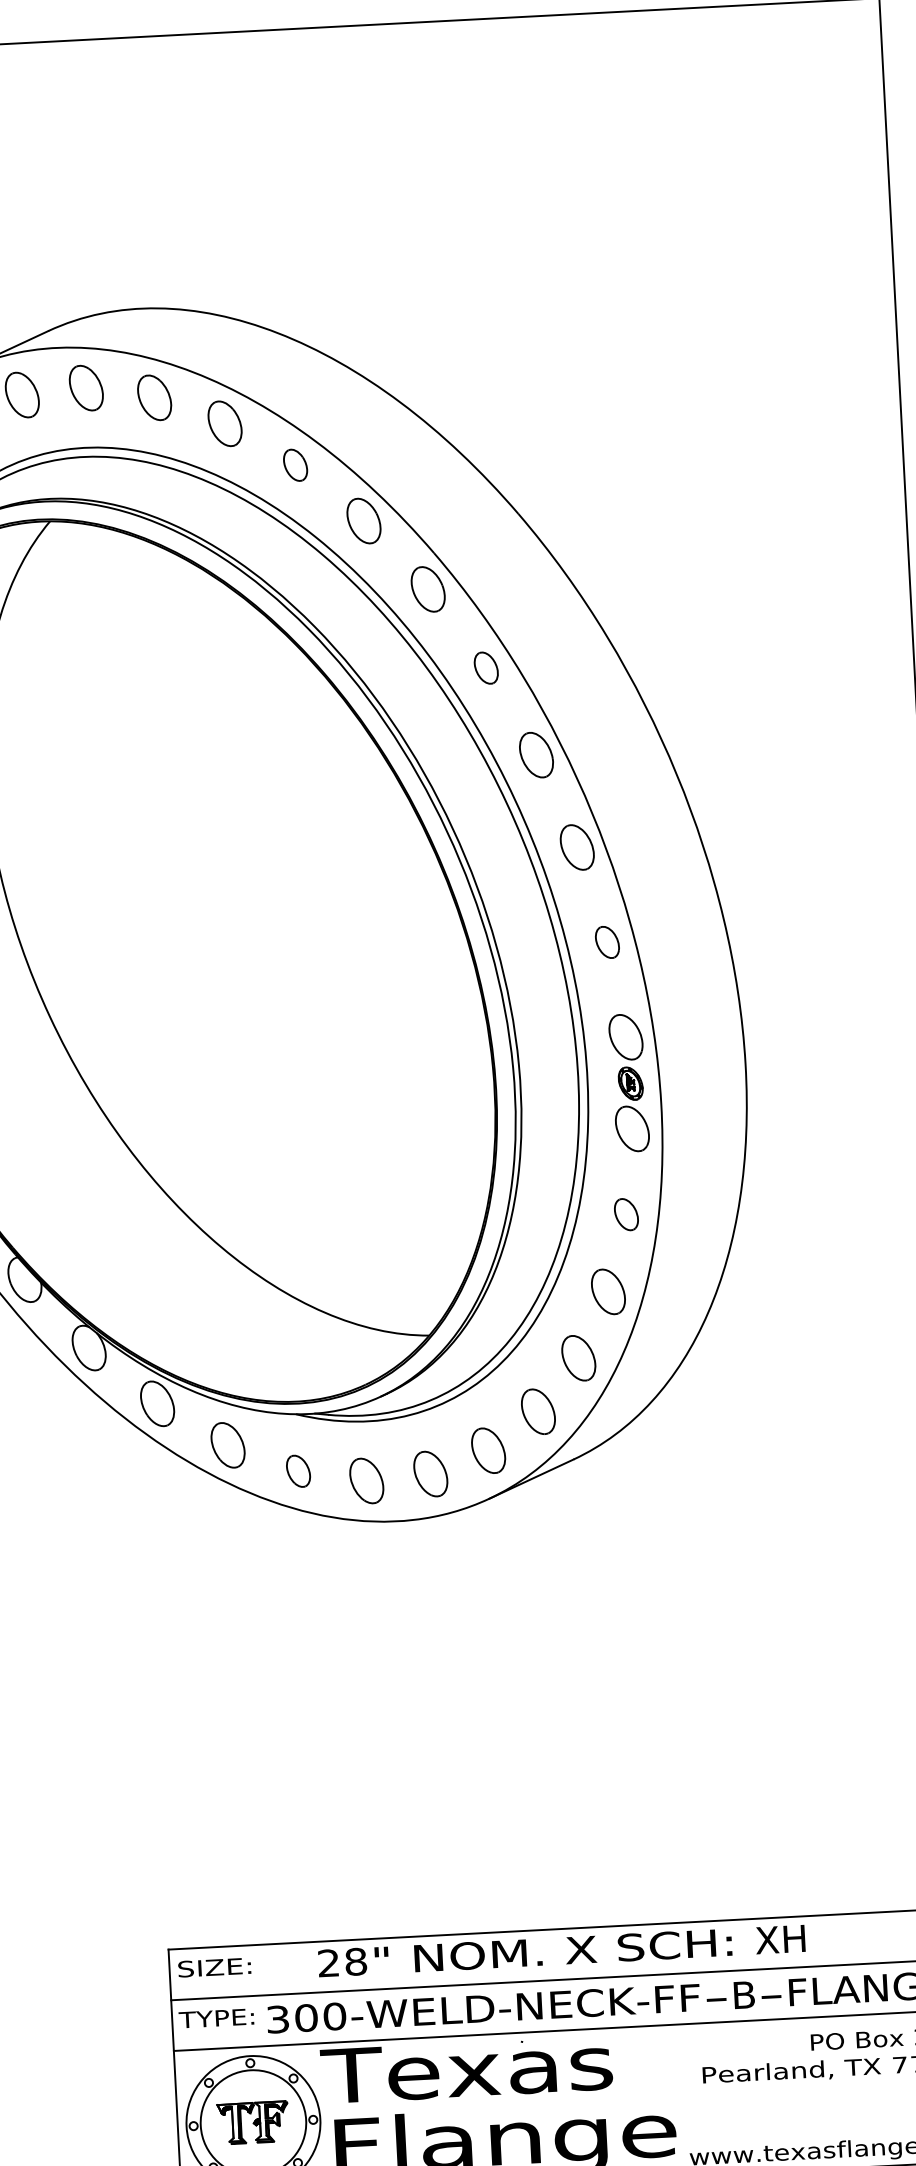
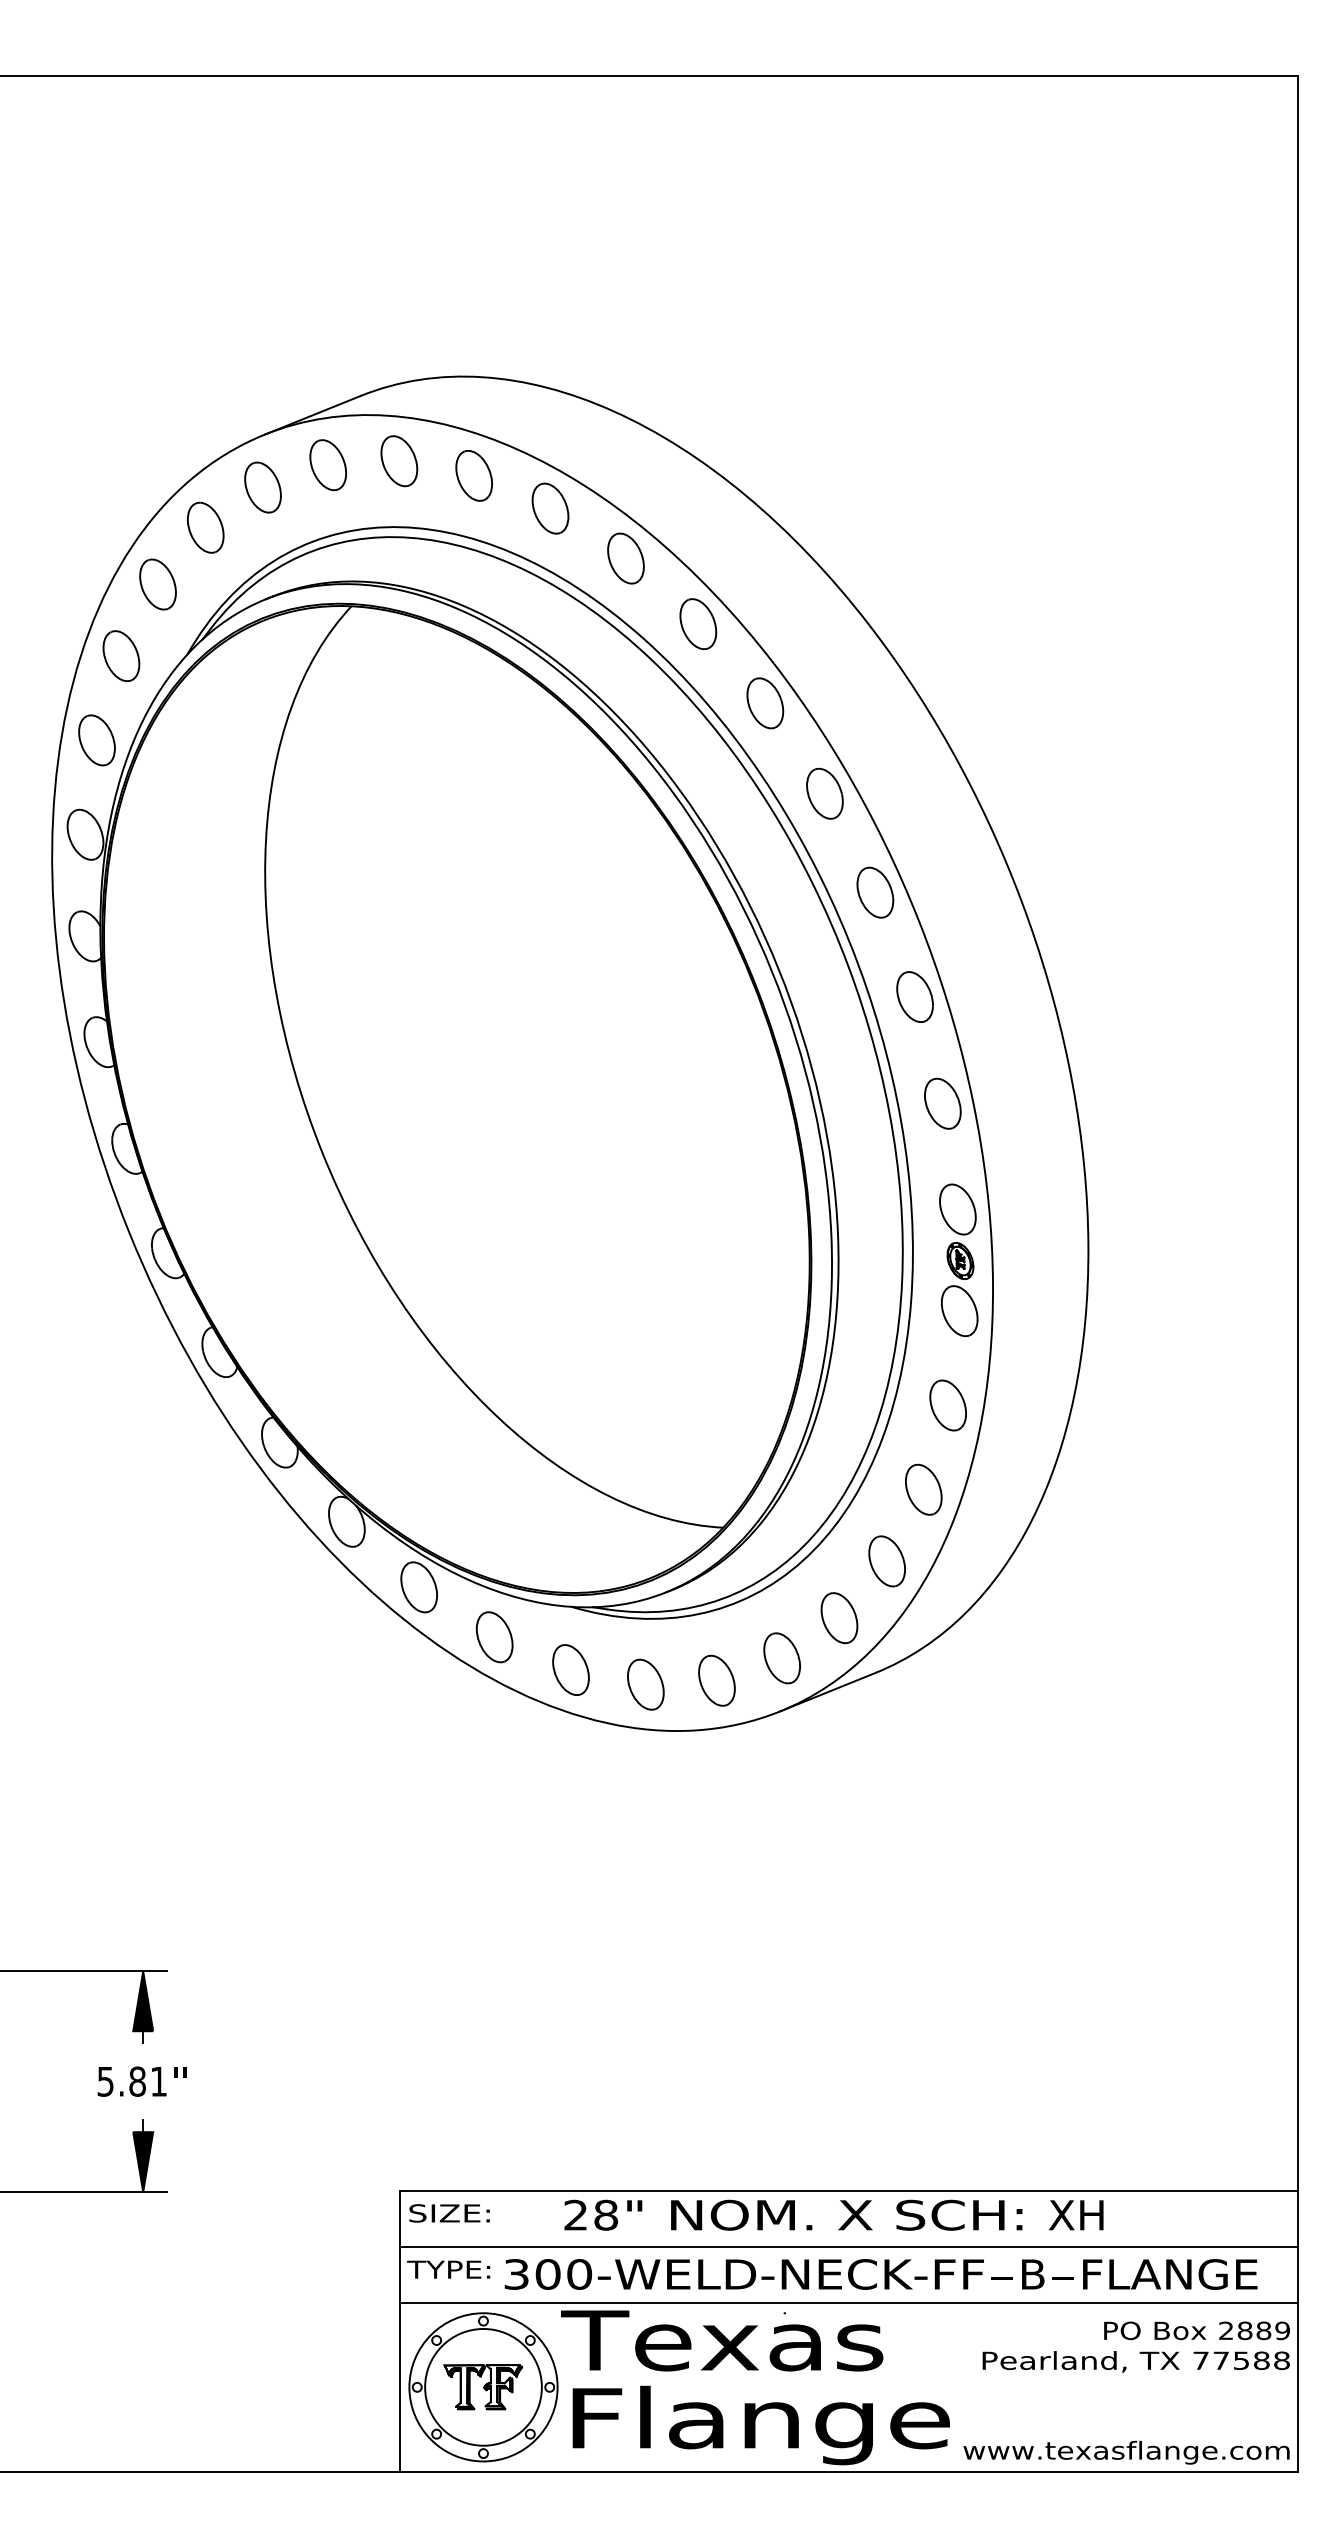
part: (295, 465) -> (625, 558), size x1.43
part: (485, 668) -> (824, 793), size x1.43
part: (607, 942) -> (942, 1103), size x1.43
part: (625, 1214) -> (947, 1405), size x1.43
part: (298, 1470) -> (570, 1669), size x1.43

